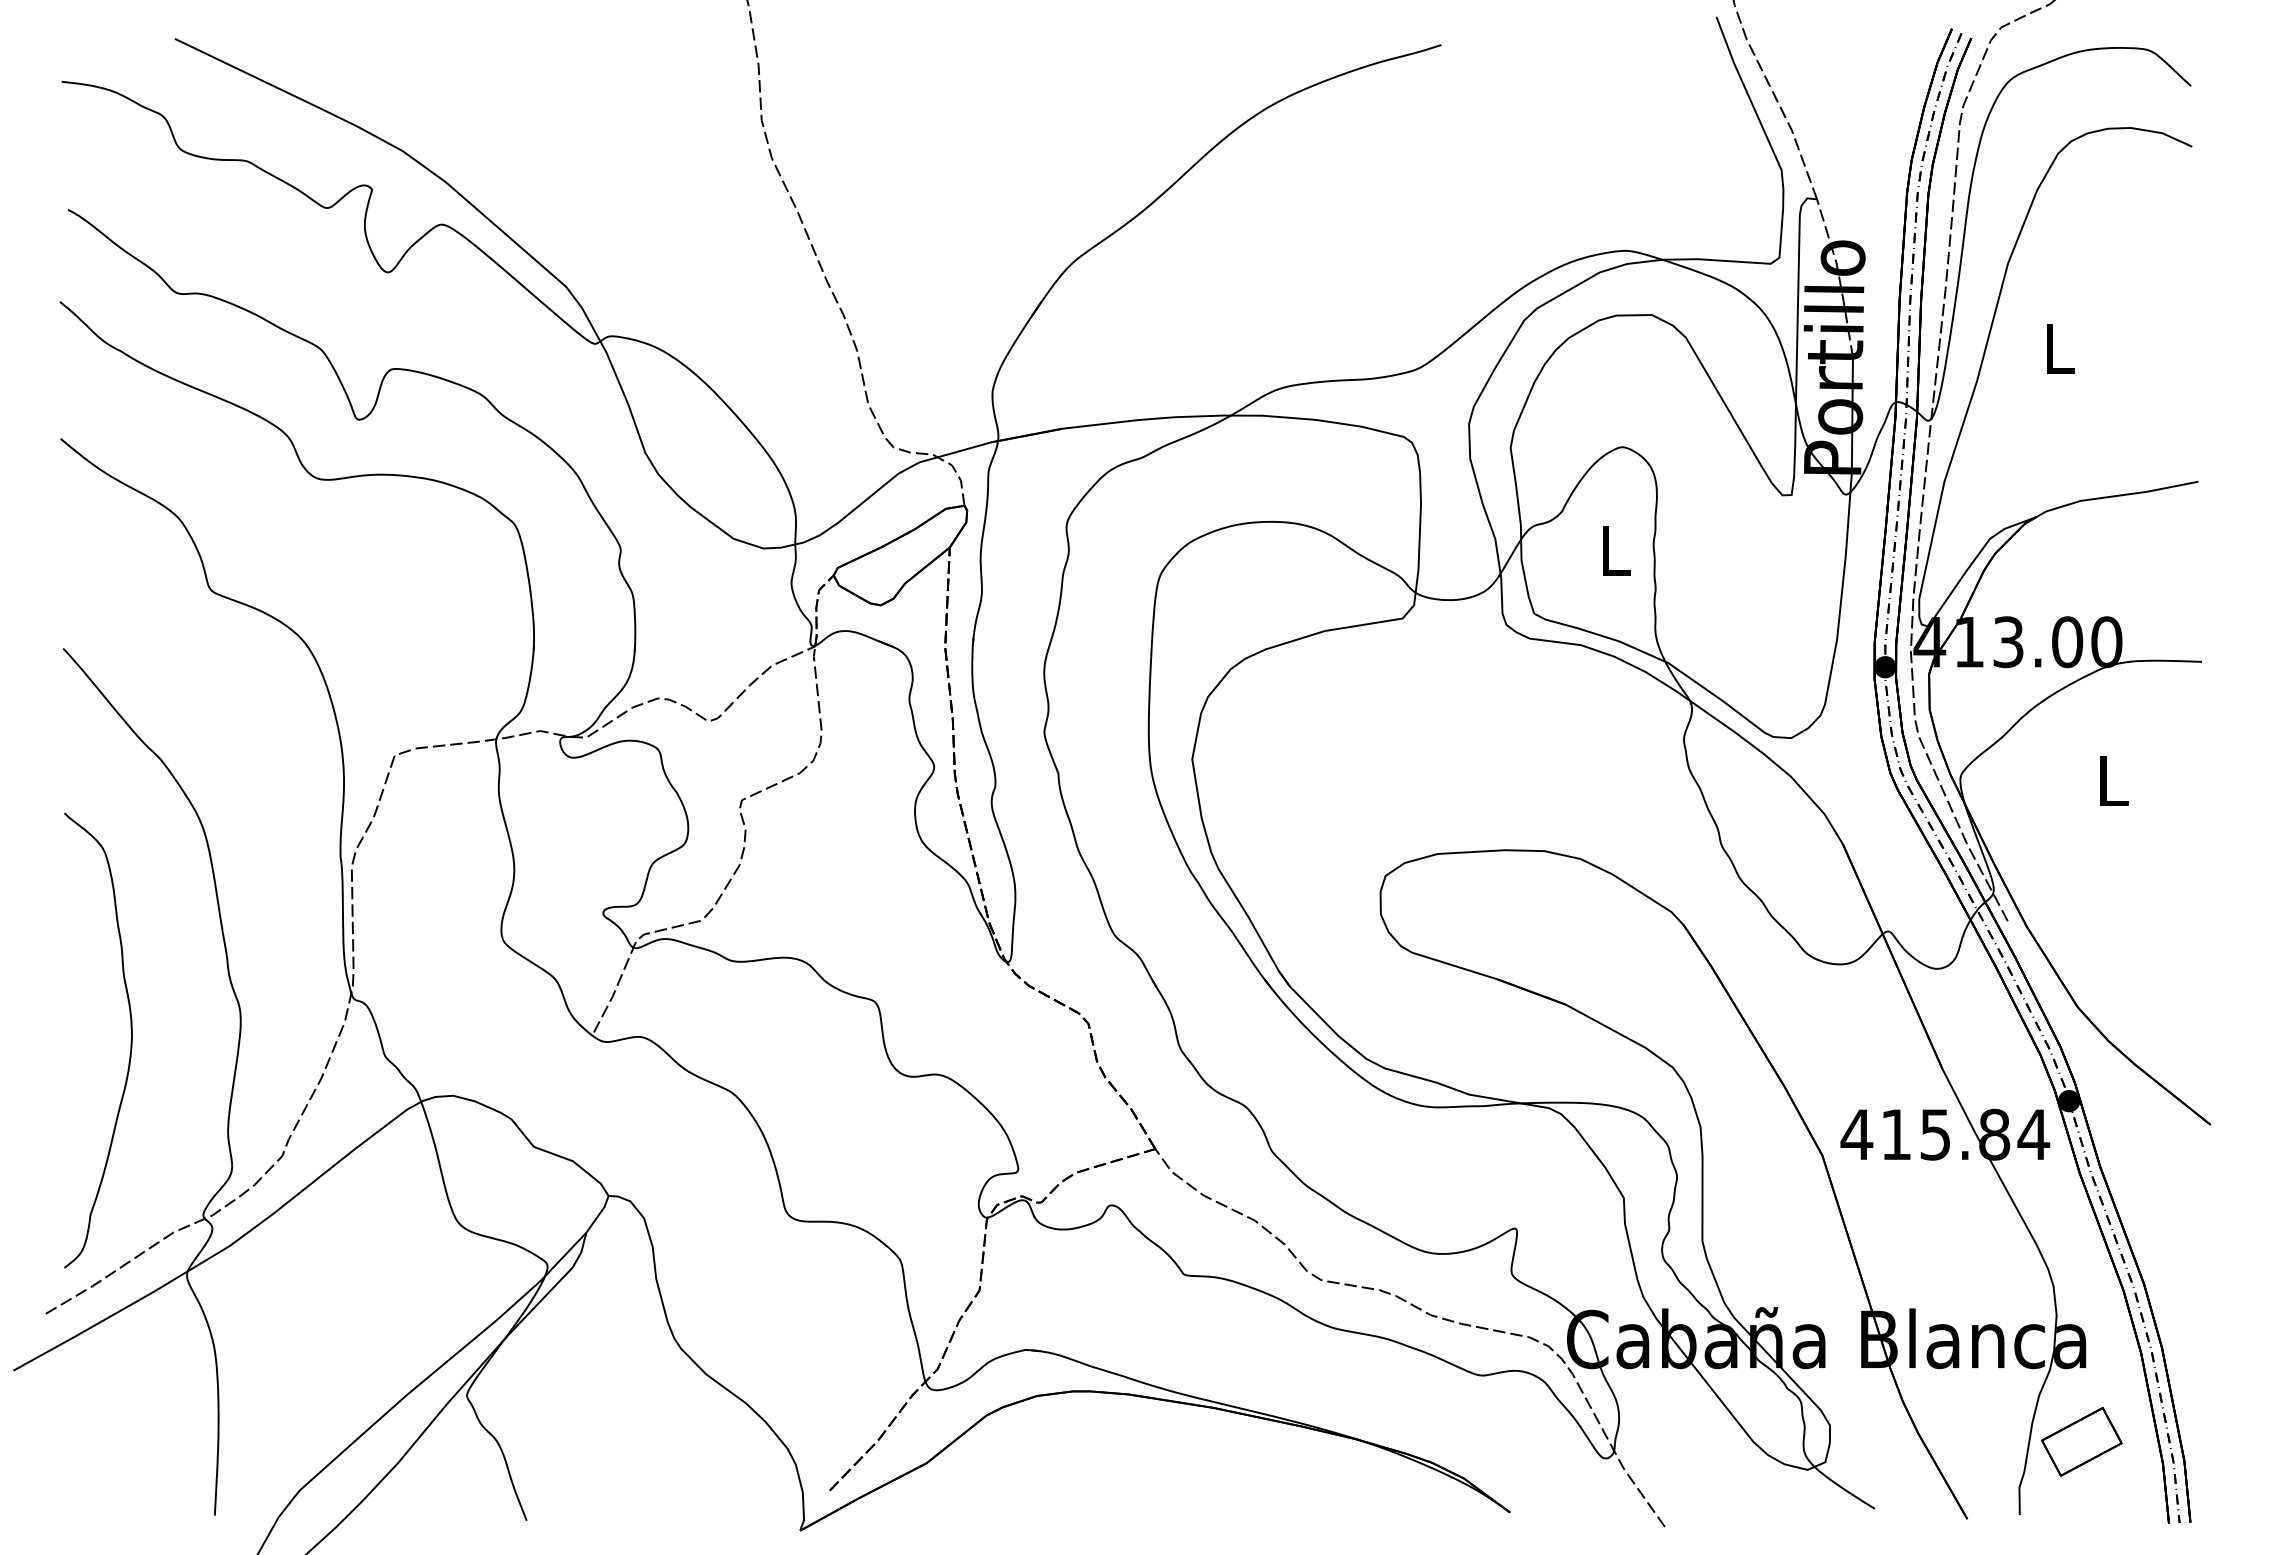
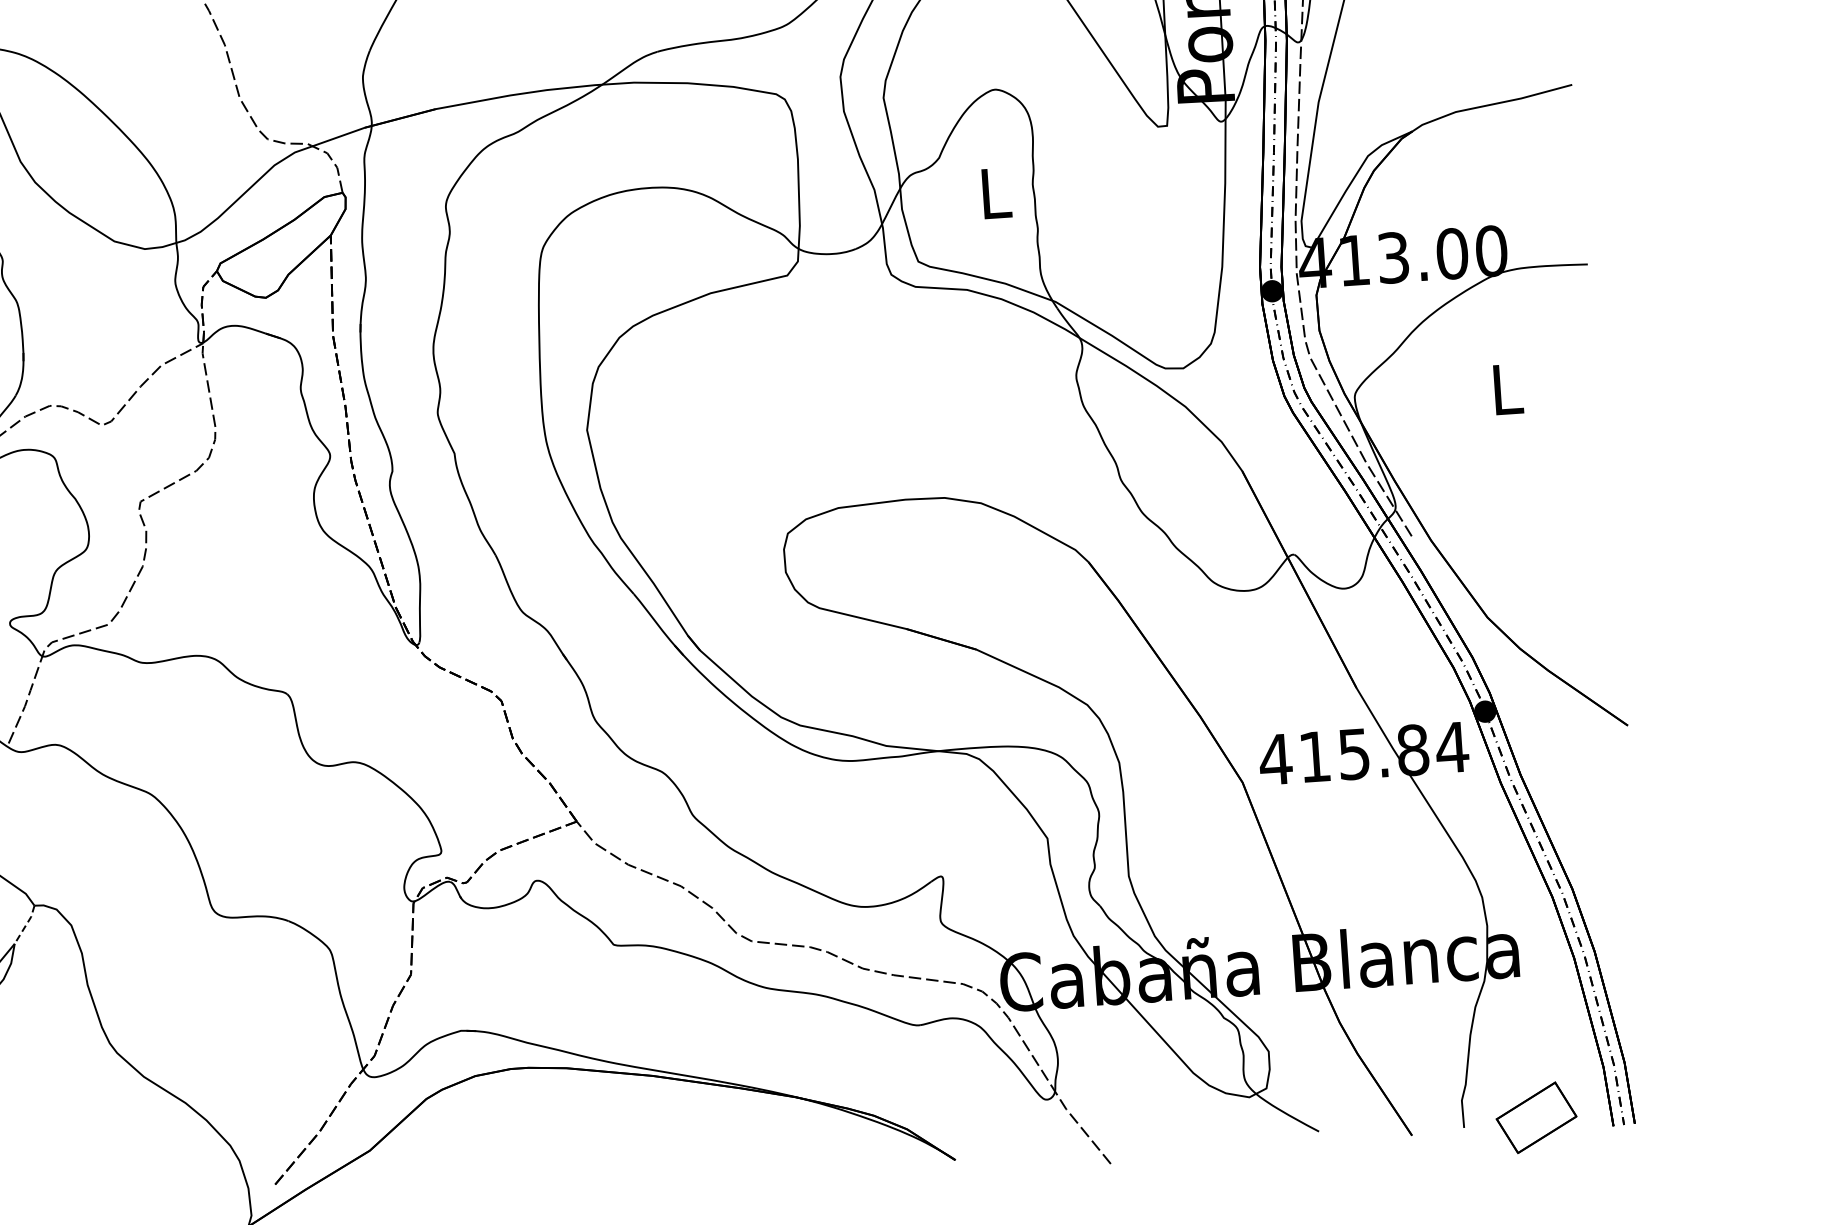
line: (598, 1215) -> (25, 925), solid -> dashed
part: (2081, 1441) -> (1536, 1117), moved

